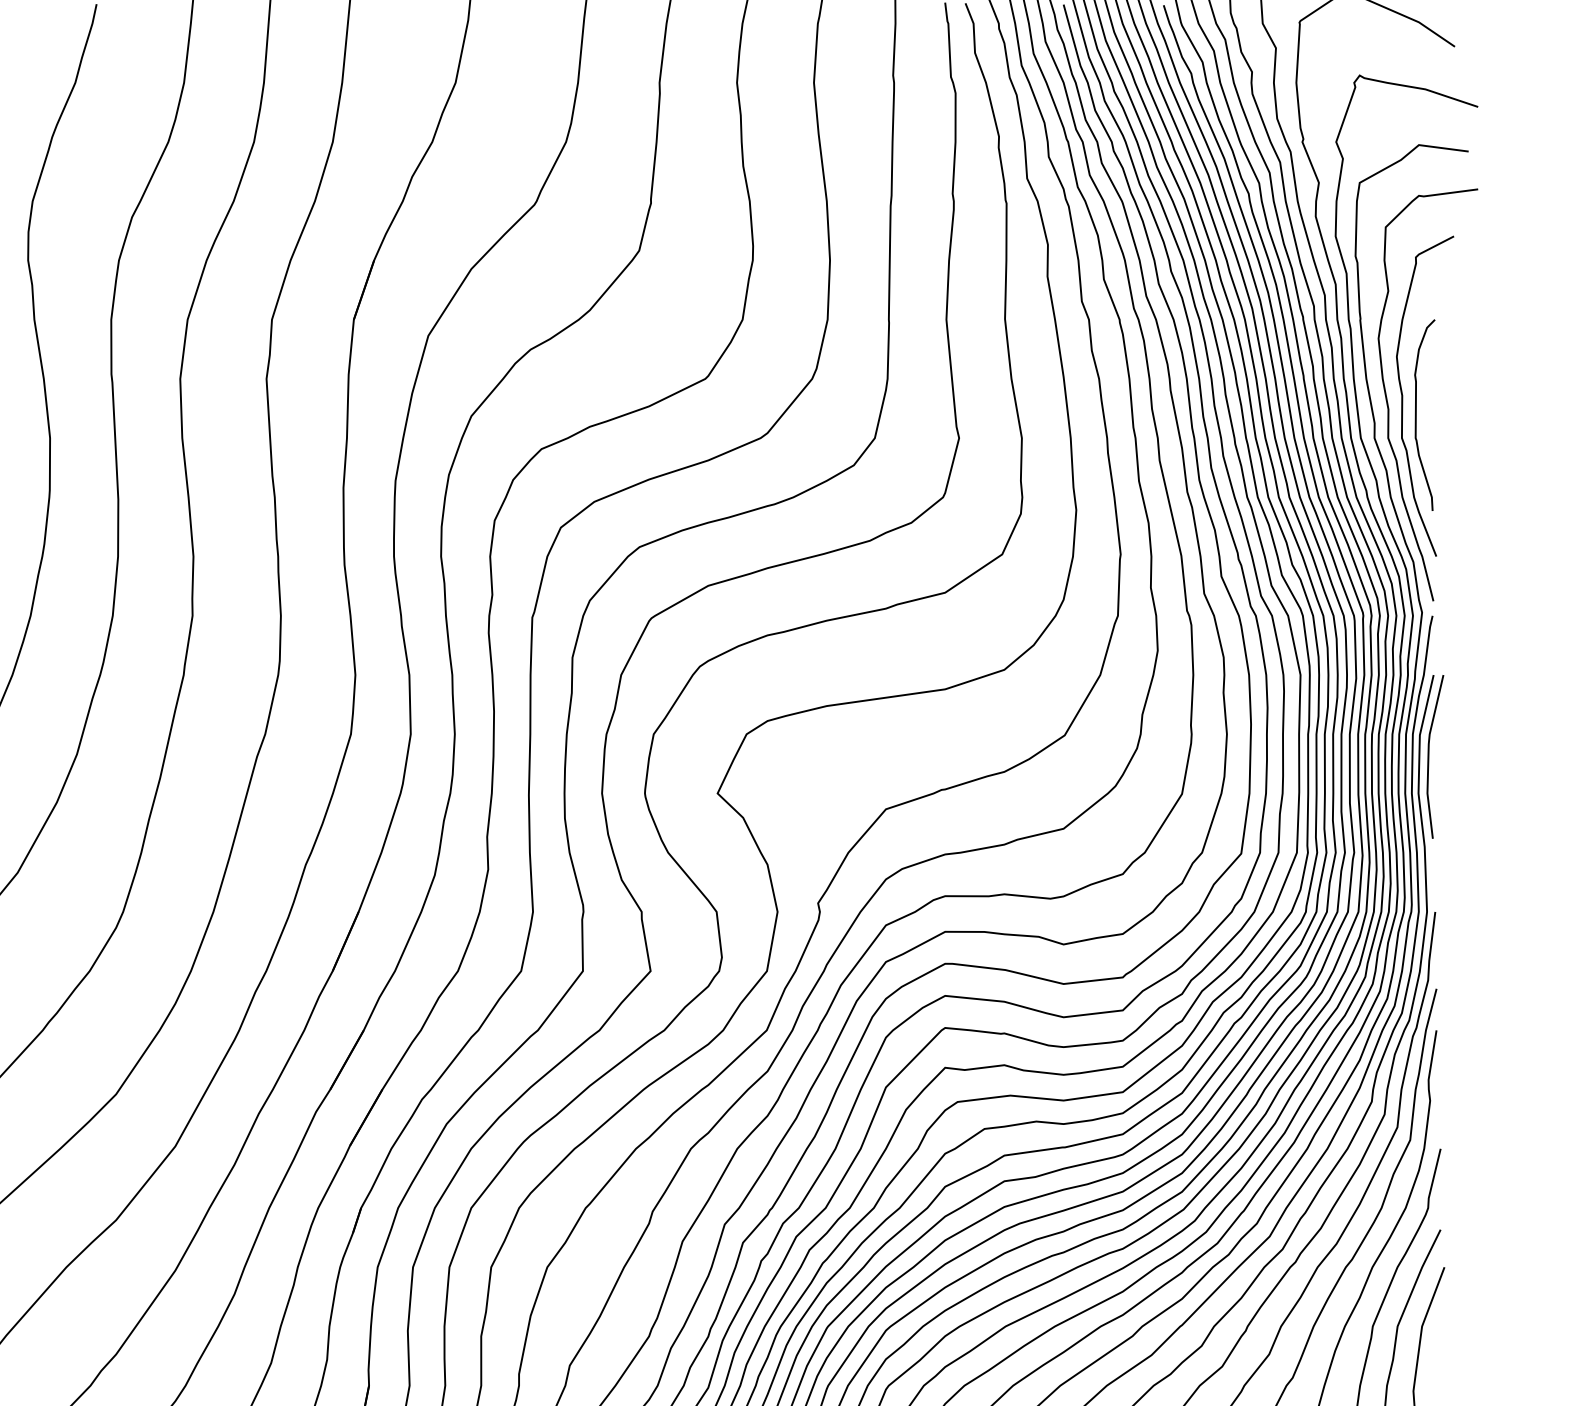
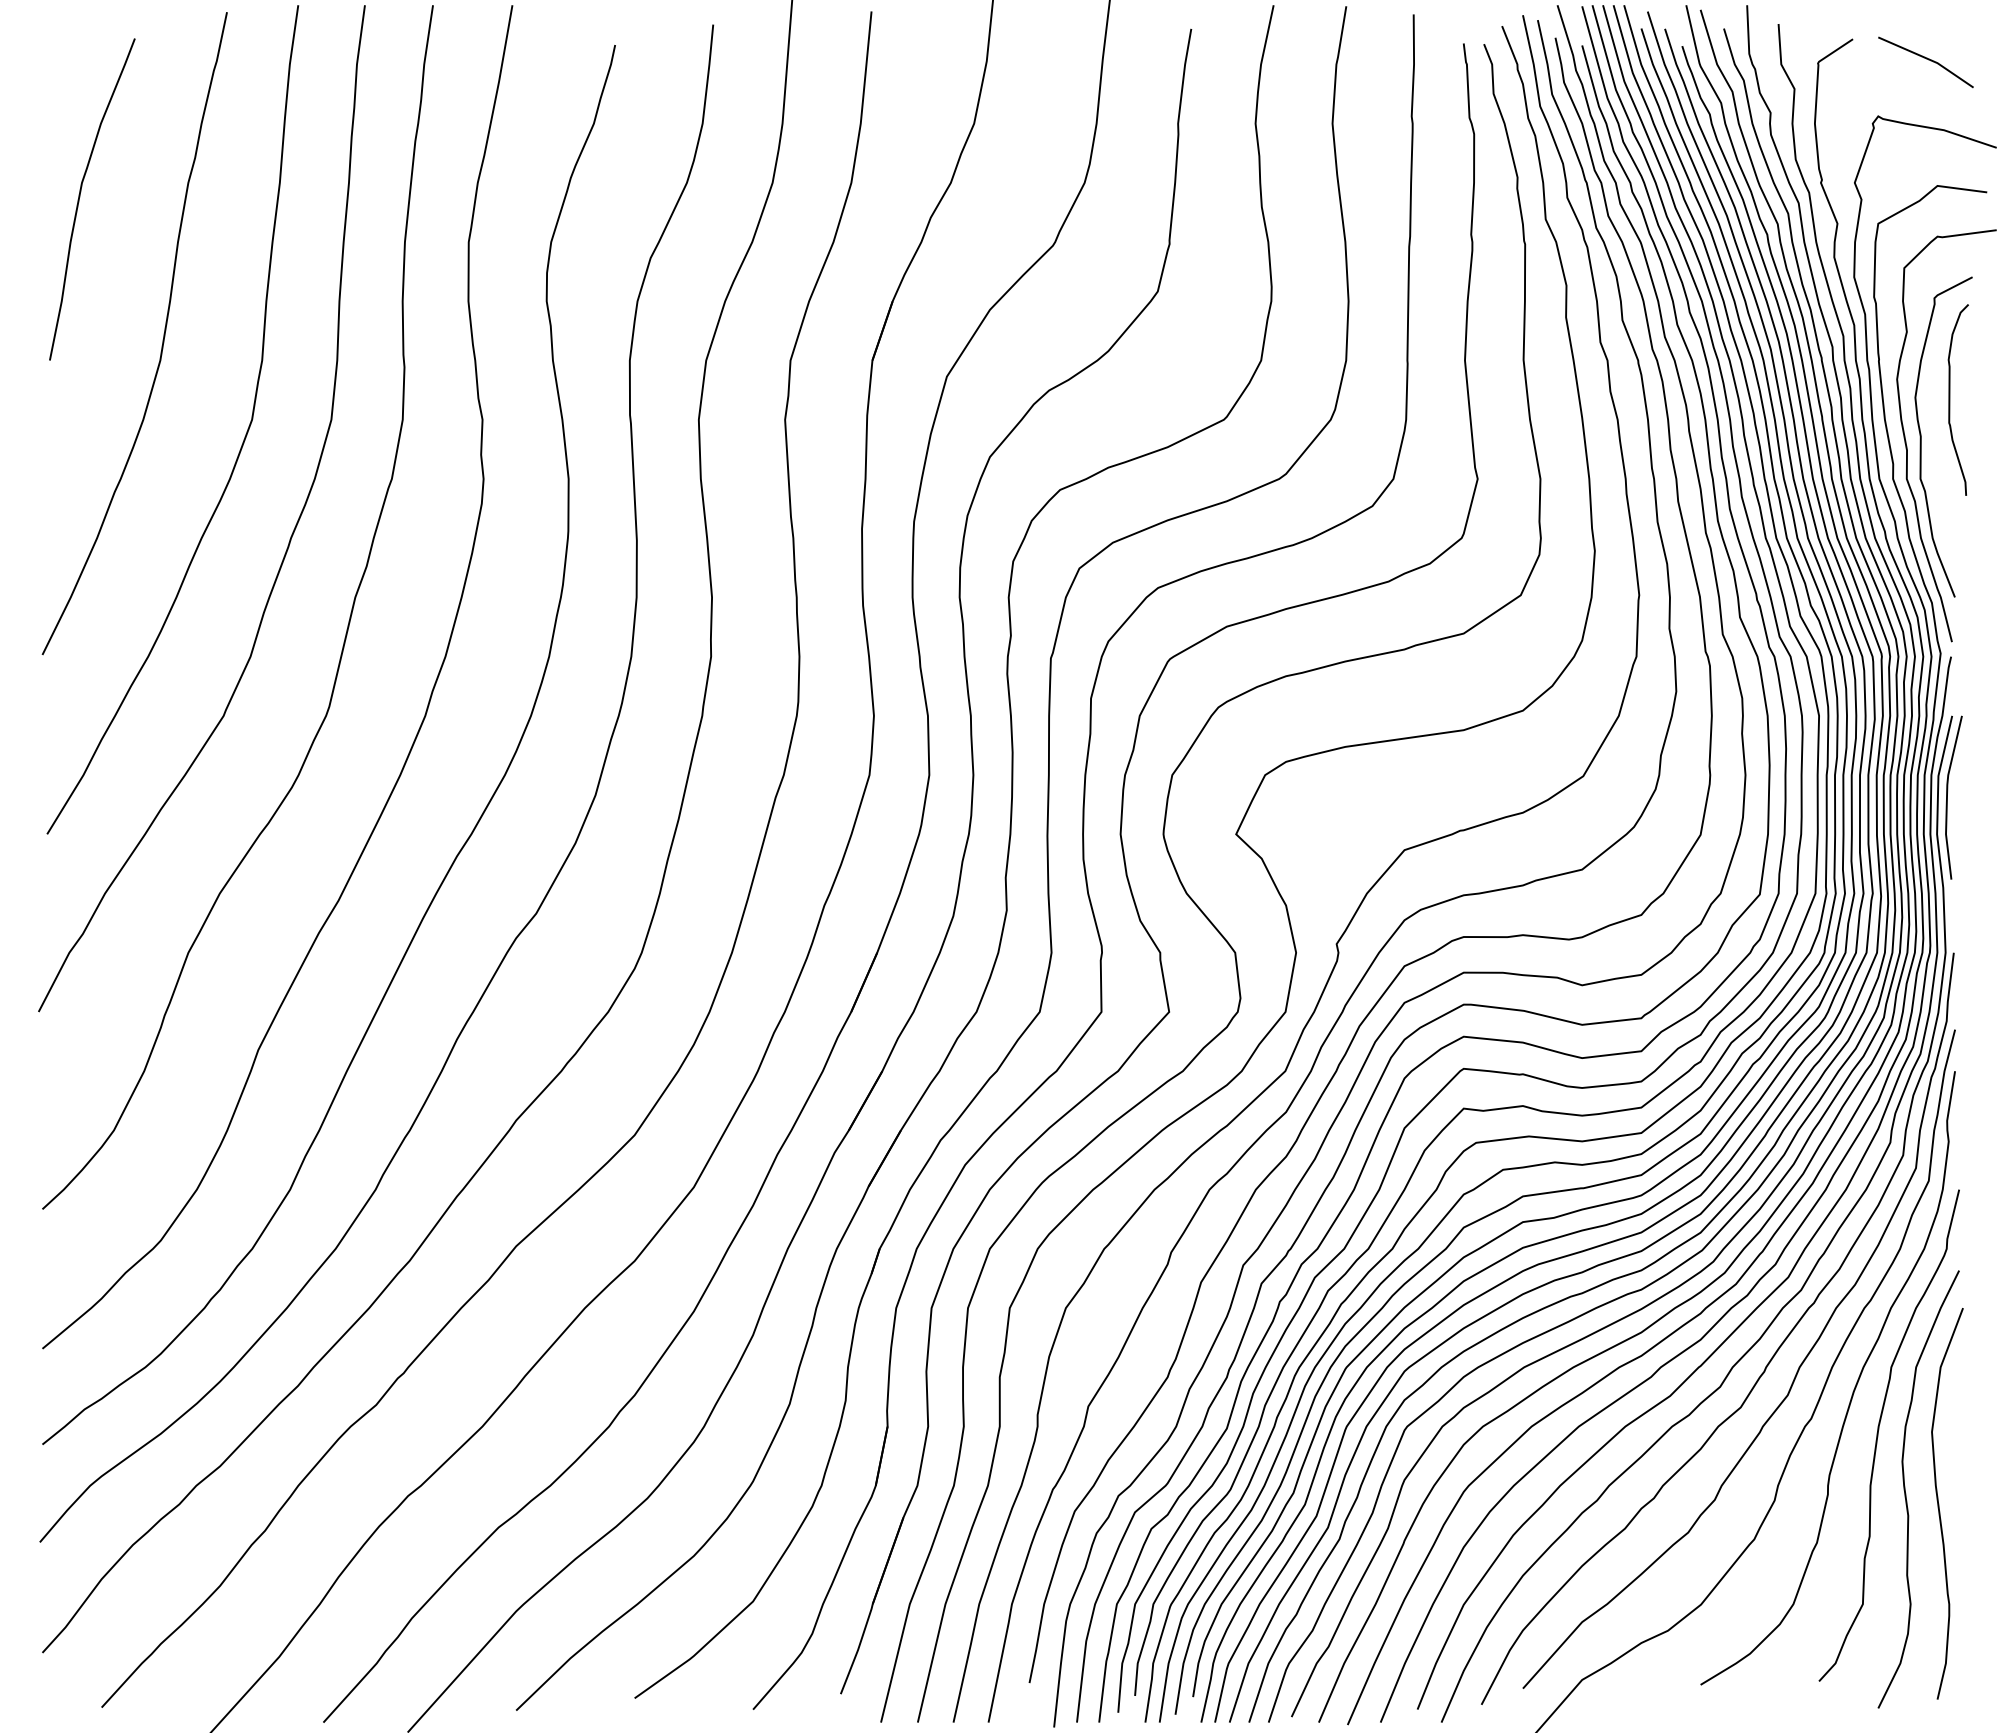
curve: (1416, 414) -> (1950, 399), moved

